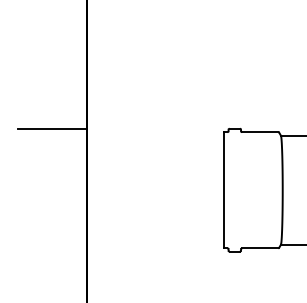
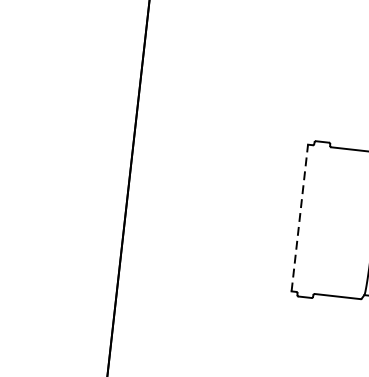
line: (52, 129) -> (92, 117), removed
line: (223, 189) -> (299, 217), solid -> dashed

